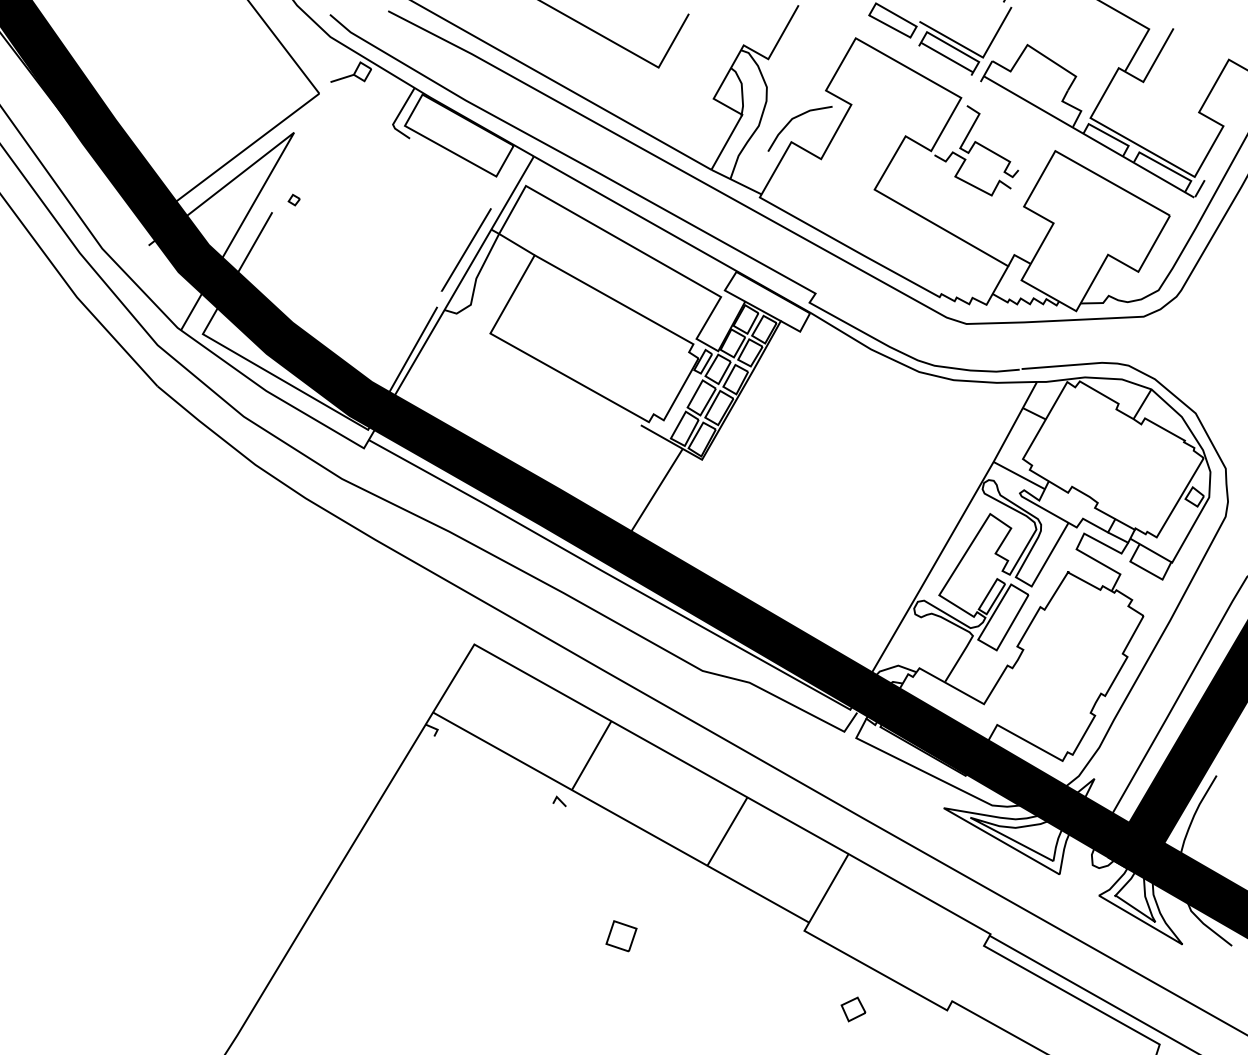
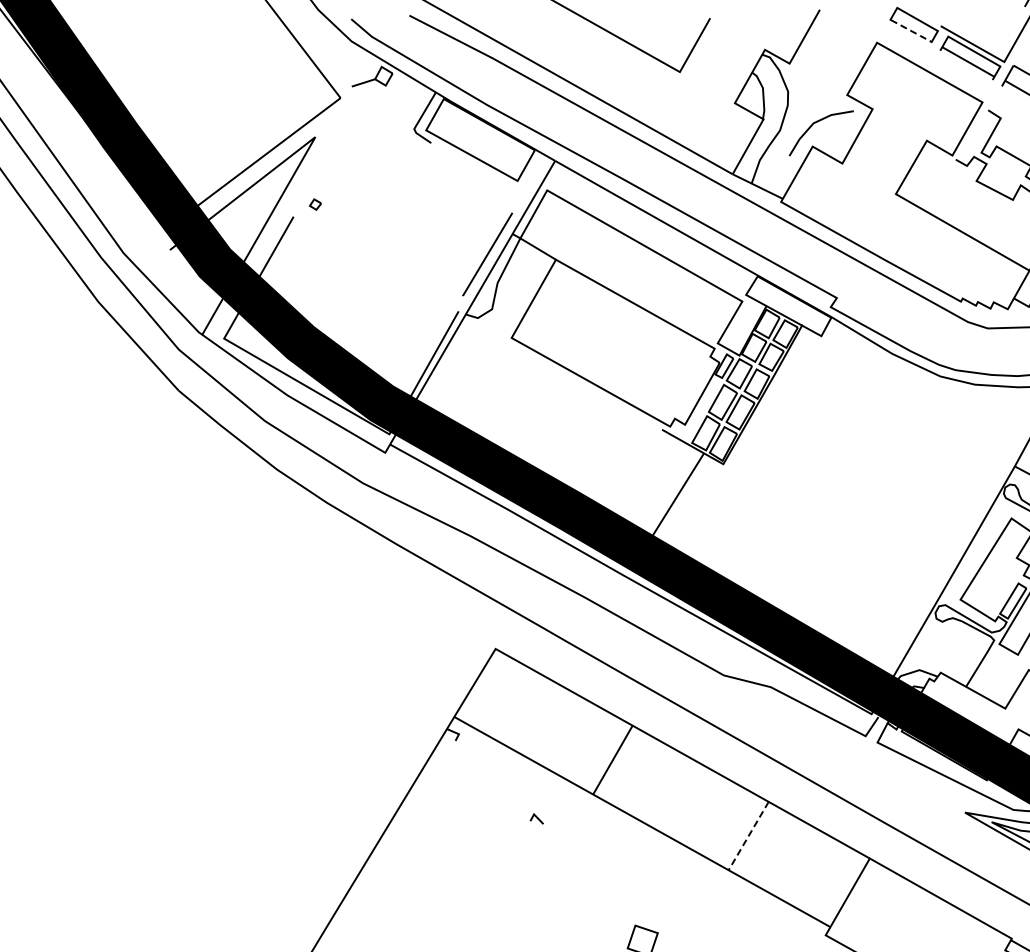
line: (890, 26) -> (911, 30), solid -> dashed
line: (559, 801) -> (536, 818), moved
line: (727, 831) -> (748, 835), solid -> dashed

